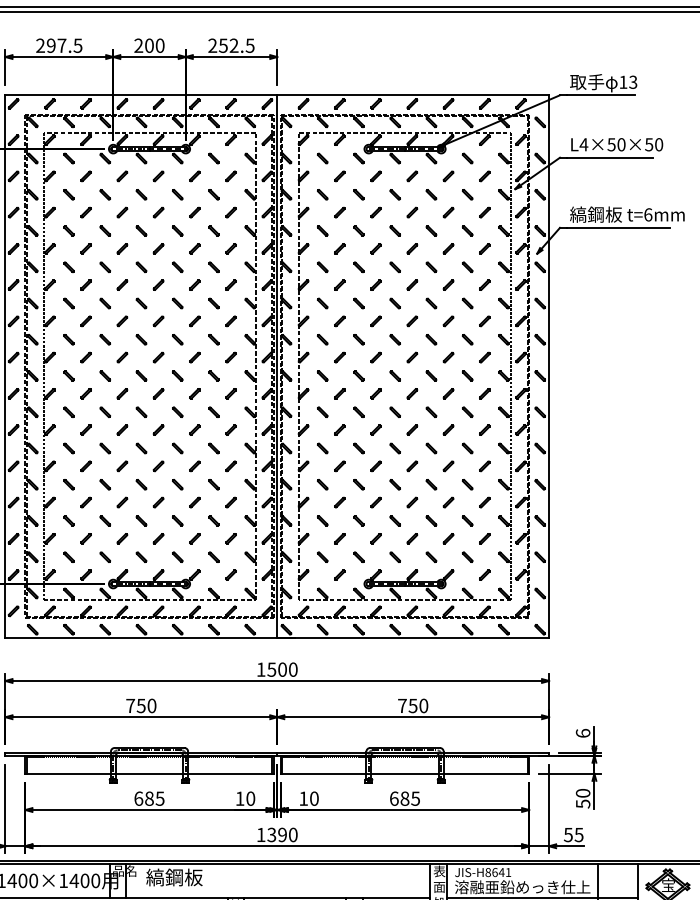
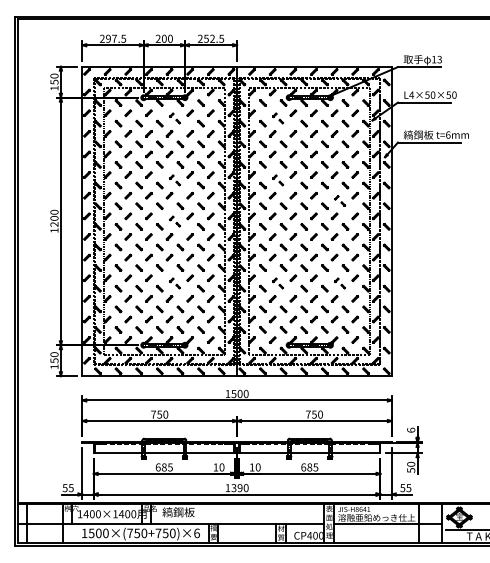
part: (167, 185) -> (174, 118), size x0.6
part: (348, 185) -> (277, 118), size x0.6
part: (167, 294) -> (174, 180), size x0.6
part: (348, 294) -> (277, 180), size x0.6
part: (457, 329) -> (339, 200), size x0.6
part: (167, 366) -> (174, 221), size x0.6
part: (167, 475) -> (174, 283), size x0.6
part: (348, 475) -> (277, 283), size x0.6
part: (457, 475) -> (339, 283), size x0.6

